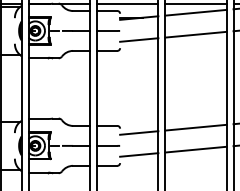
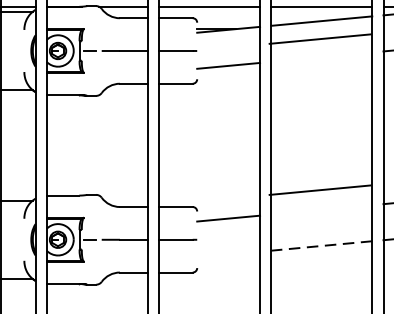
line: (195, 34) -> (319, 38), moved
line: (195, 127) -> (319, 189), moved
line: (195, 149) -> (321, 245), solid -> dashed
line: (139, 154) -> (229, 253), removed

